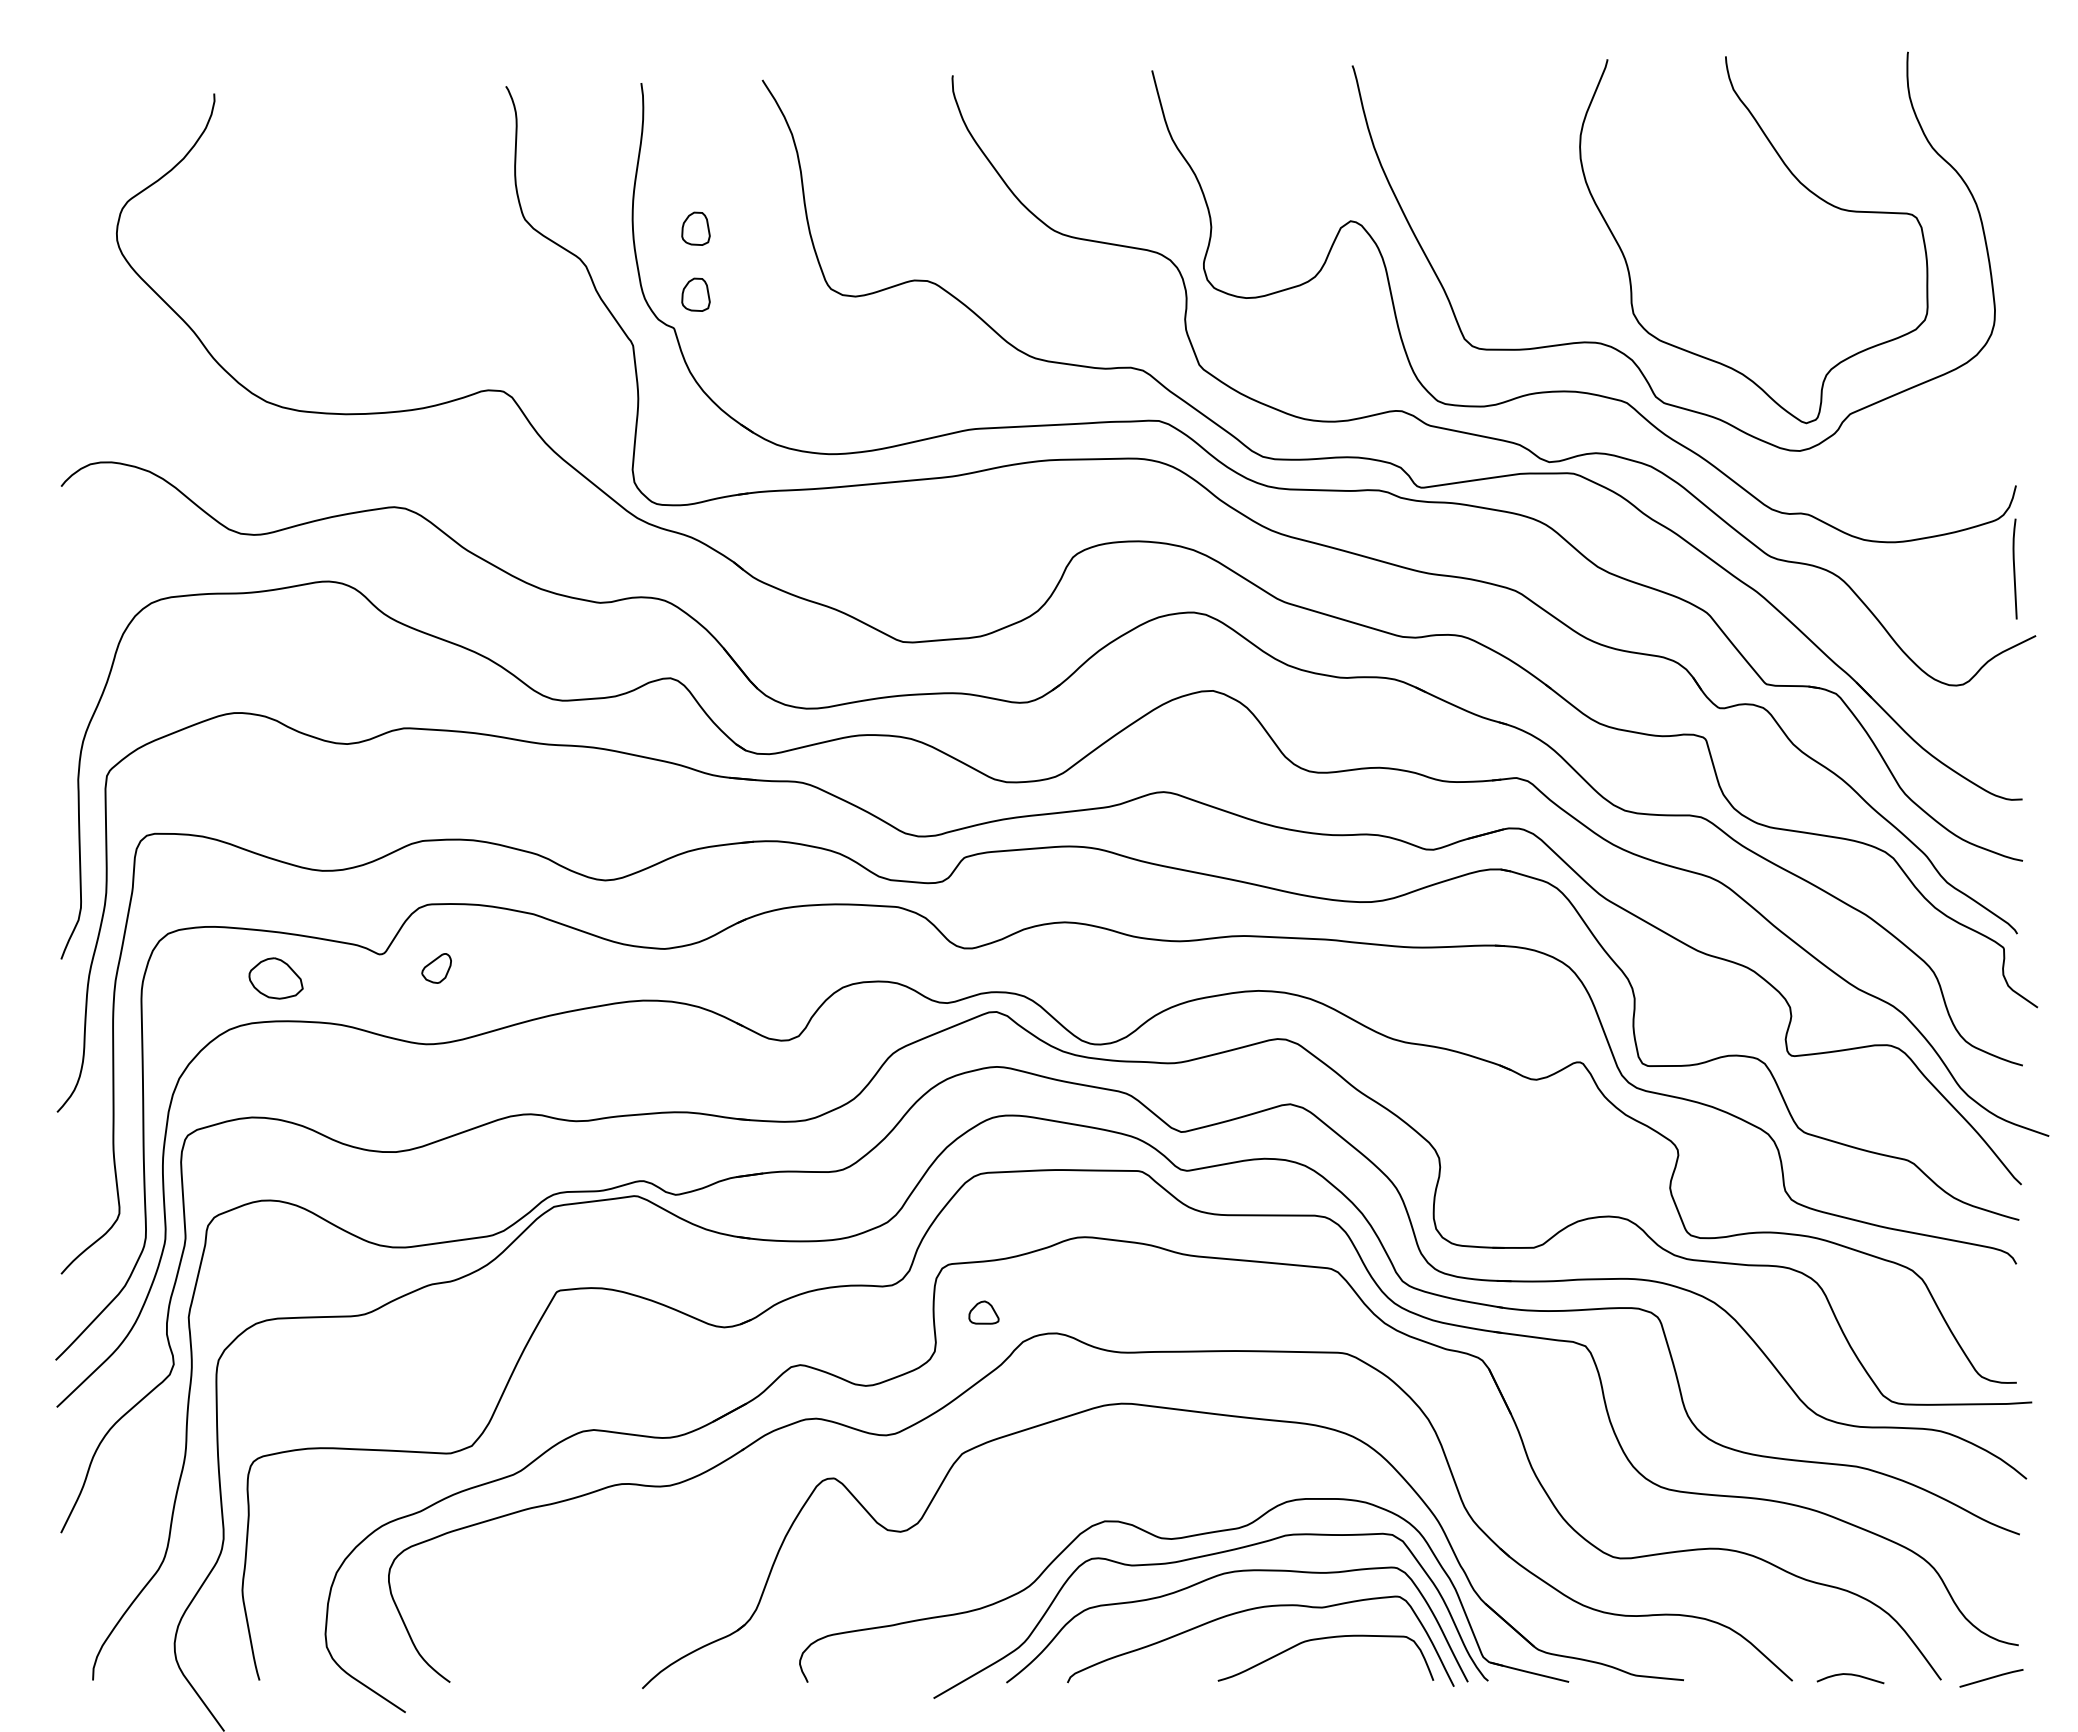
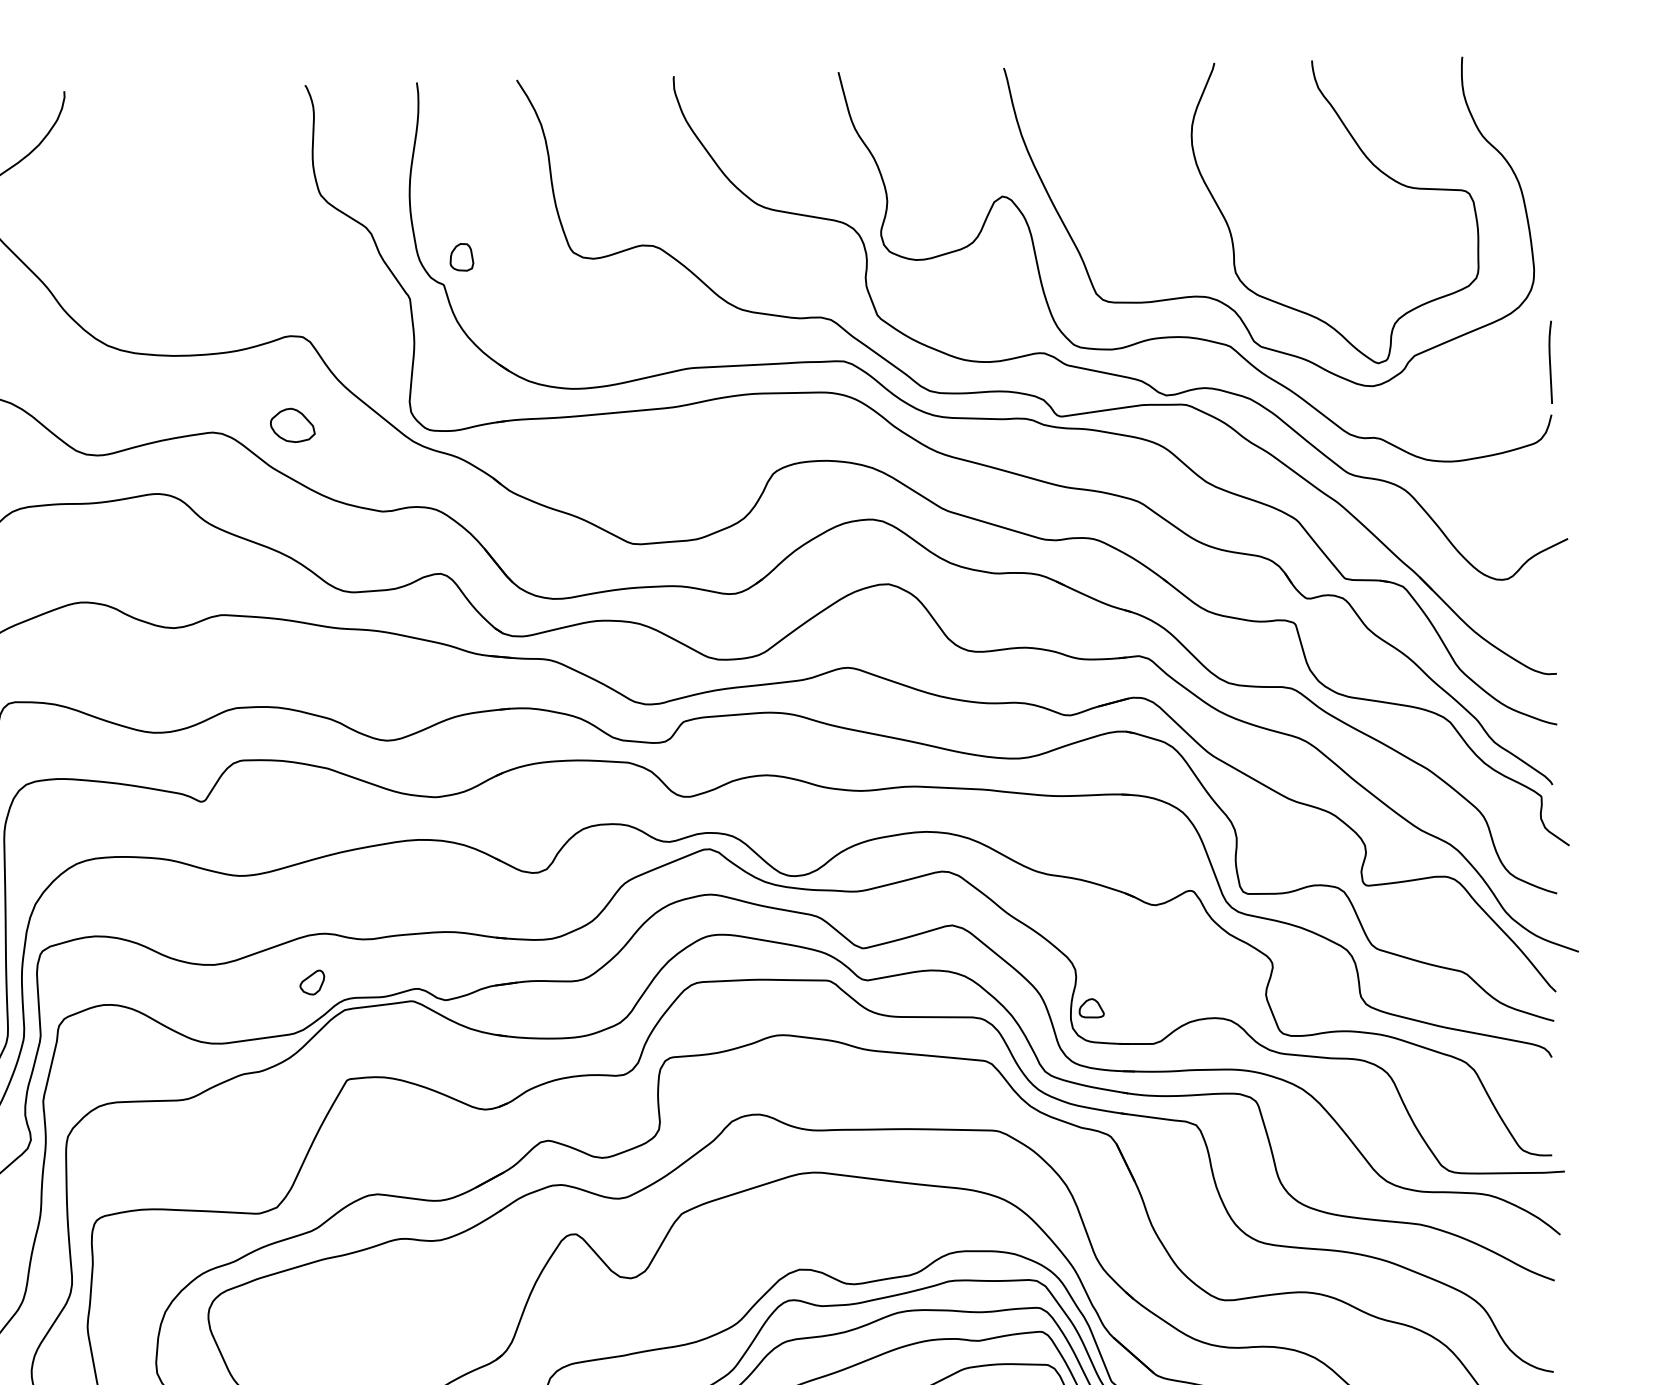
part: (695, 228) -> (461, 202), removed
curve: (2014, 568) -> (1550, 361), moved
part: (436, 968) -> (312, 982), moved
part: (275, 978) -> (292, 425), moved
part: (983, 1312) -> (1091, 1008), moved

